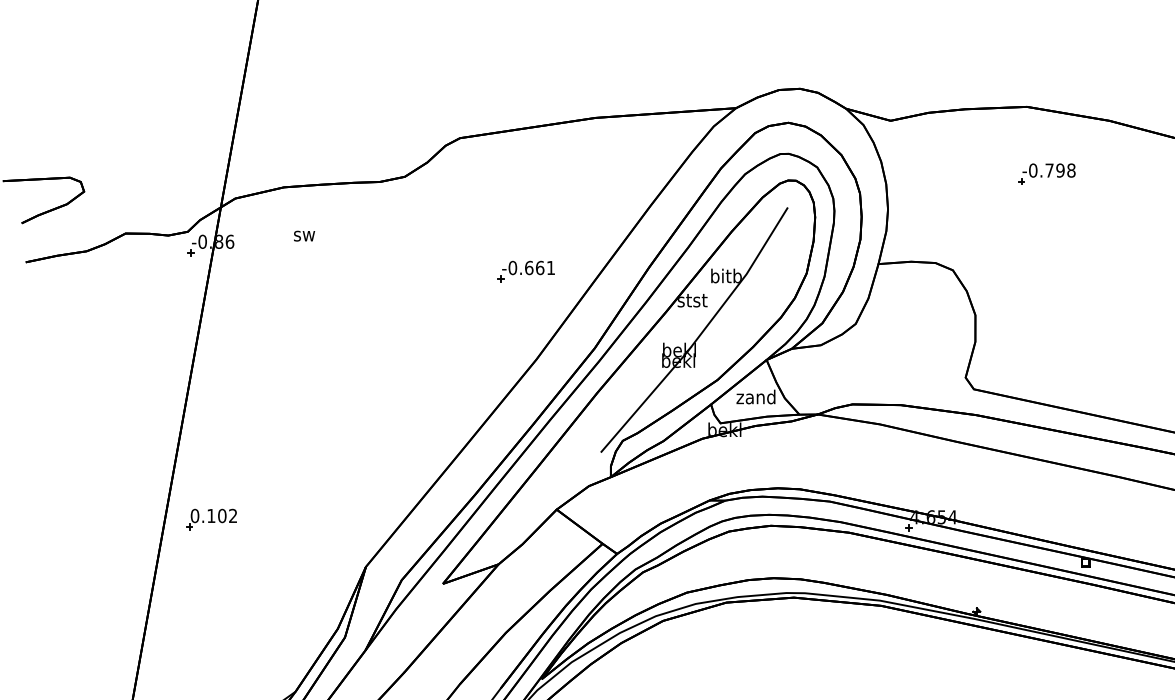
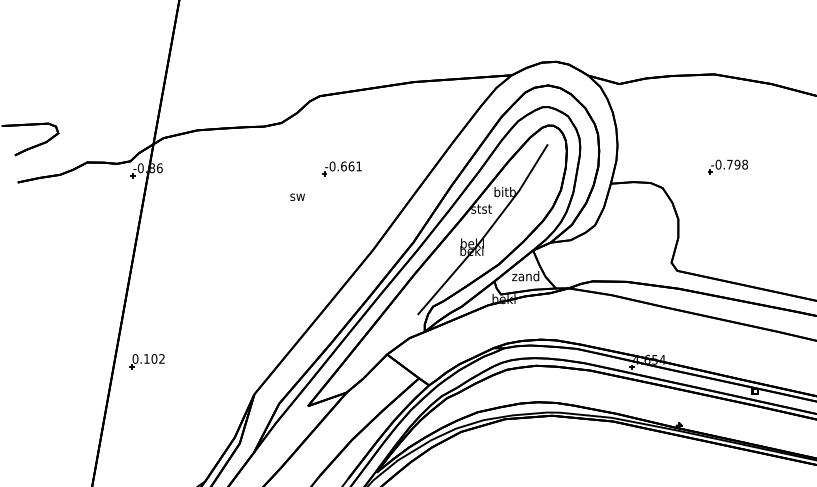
part: (1046, 173) -> (727, 166), moved
text: (304, 236) -> (297, 197), moved
part: (525, 270) -> (341, 168), moved

